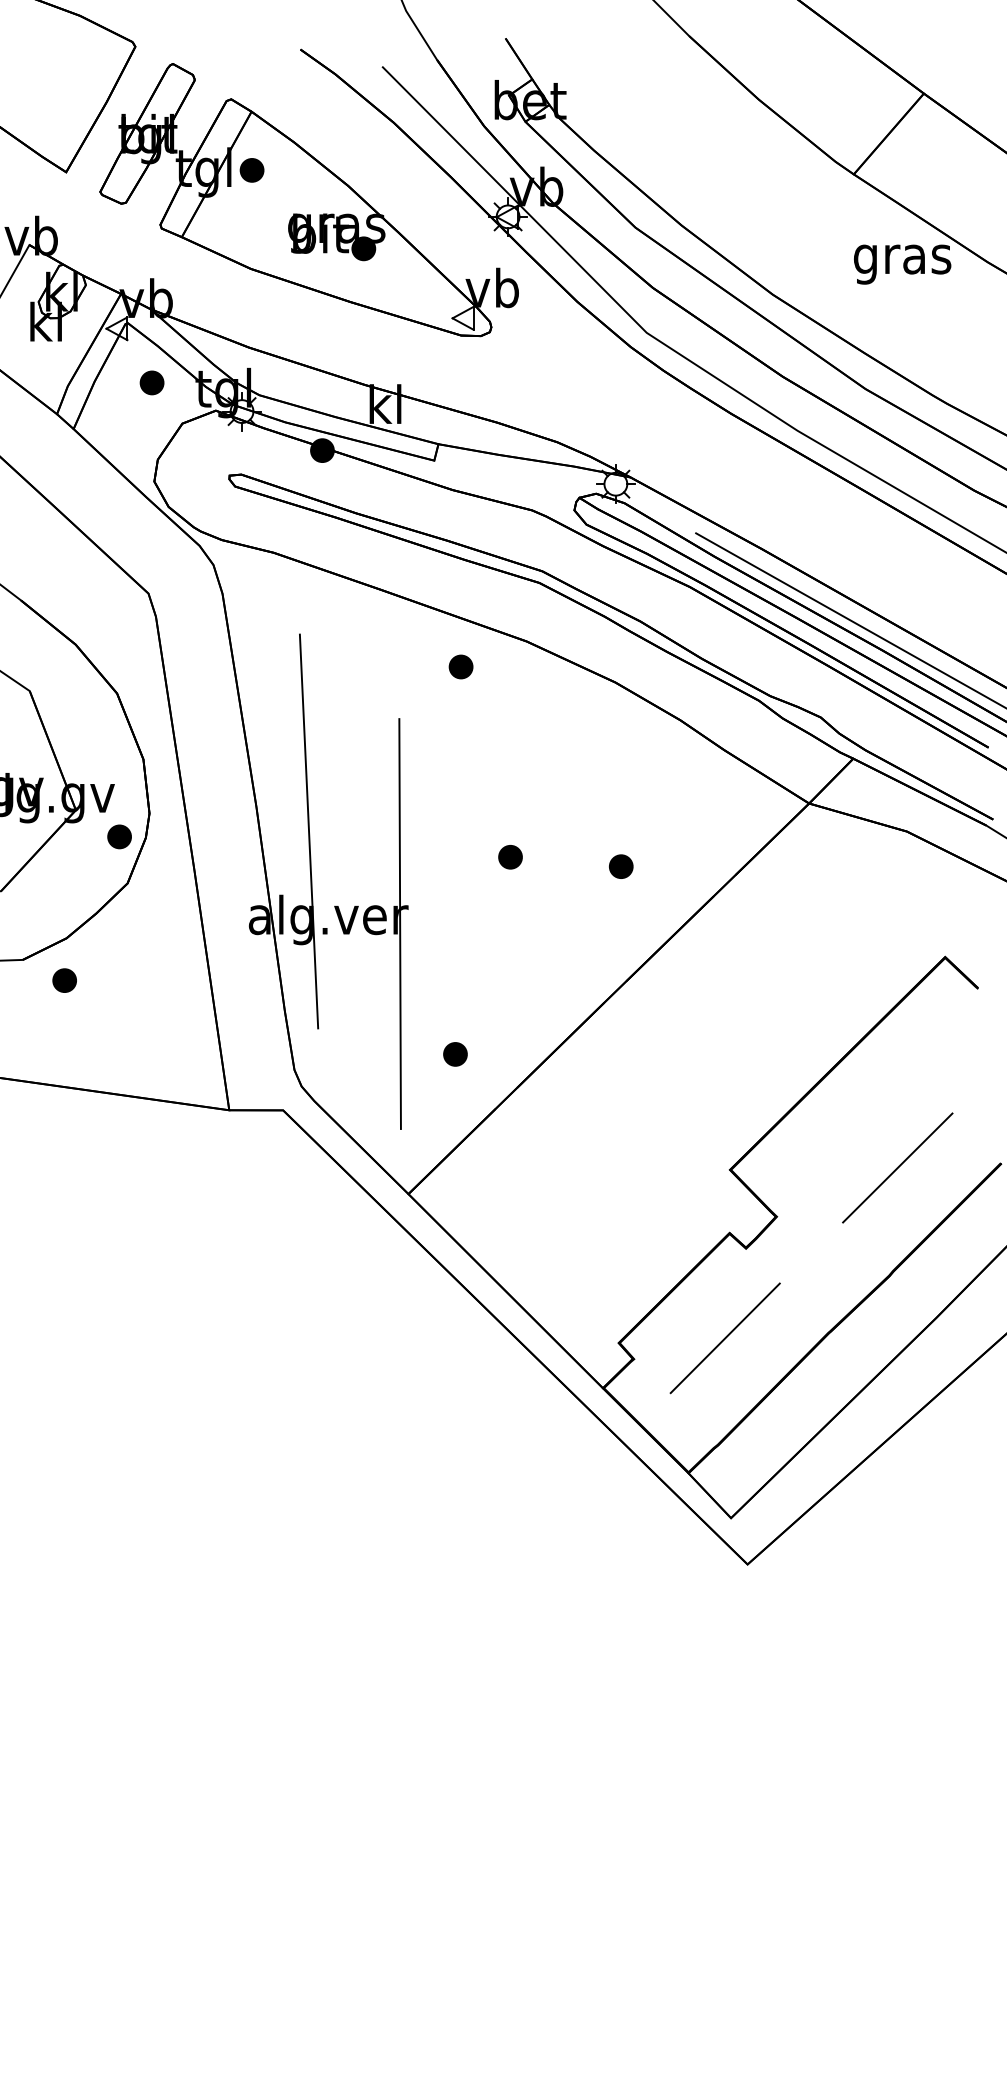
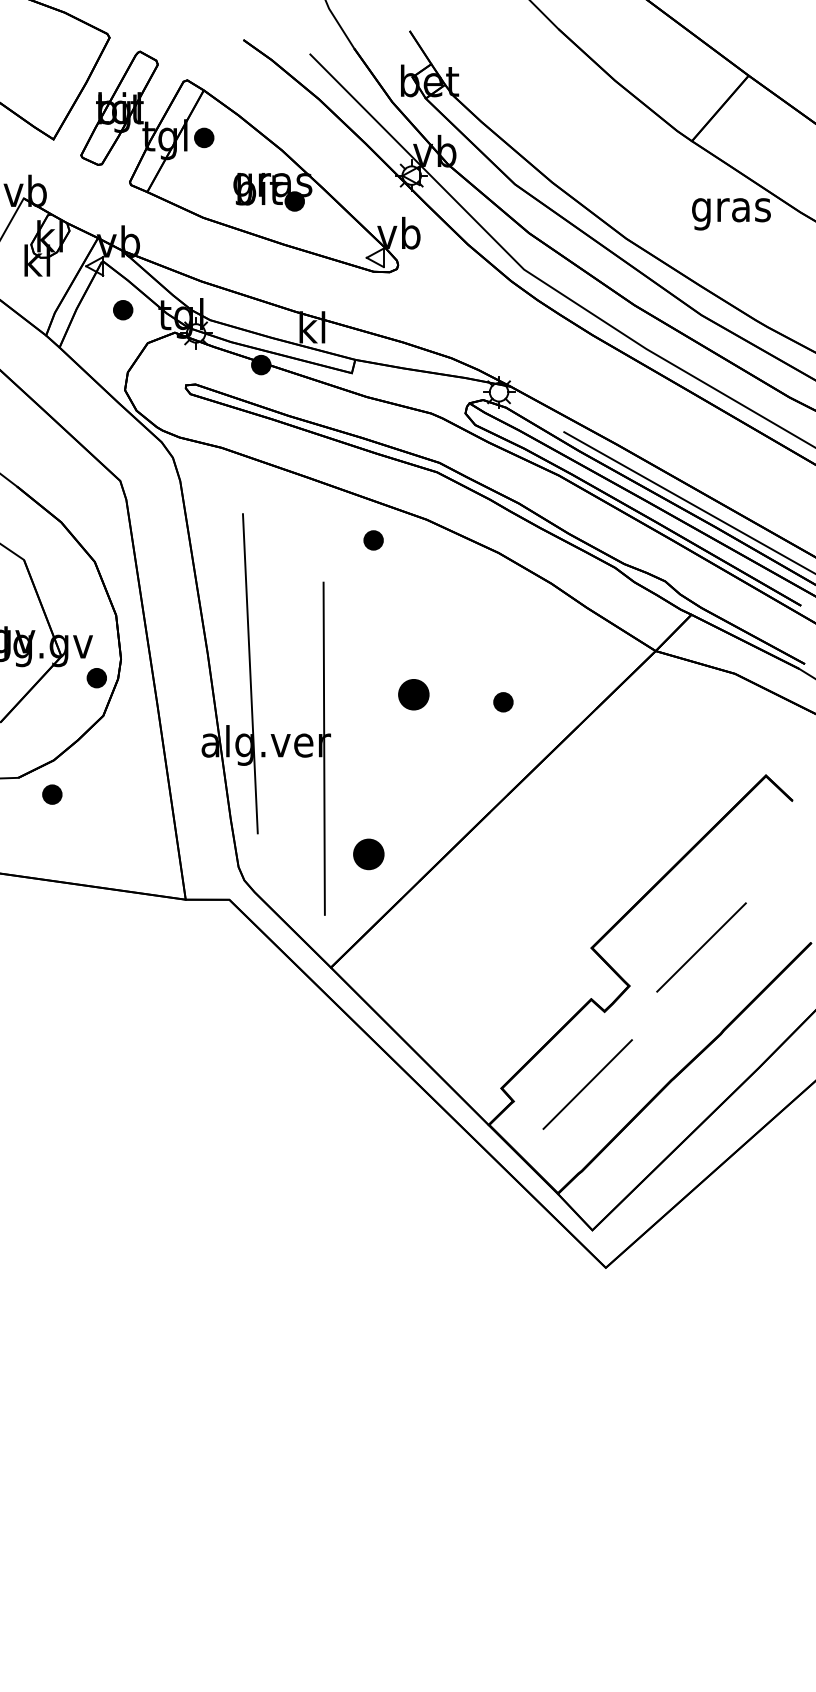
part: (510, 857) -> (413, 694), size x1.6
part: (455, 1054) -> (369, 854), size x1.6
line: (897, 1167) -> (701, 947), moved

